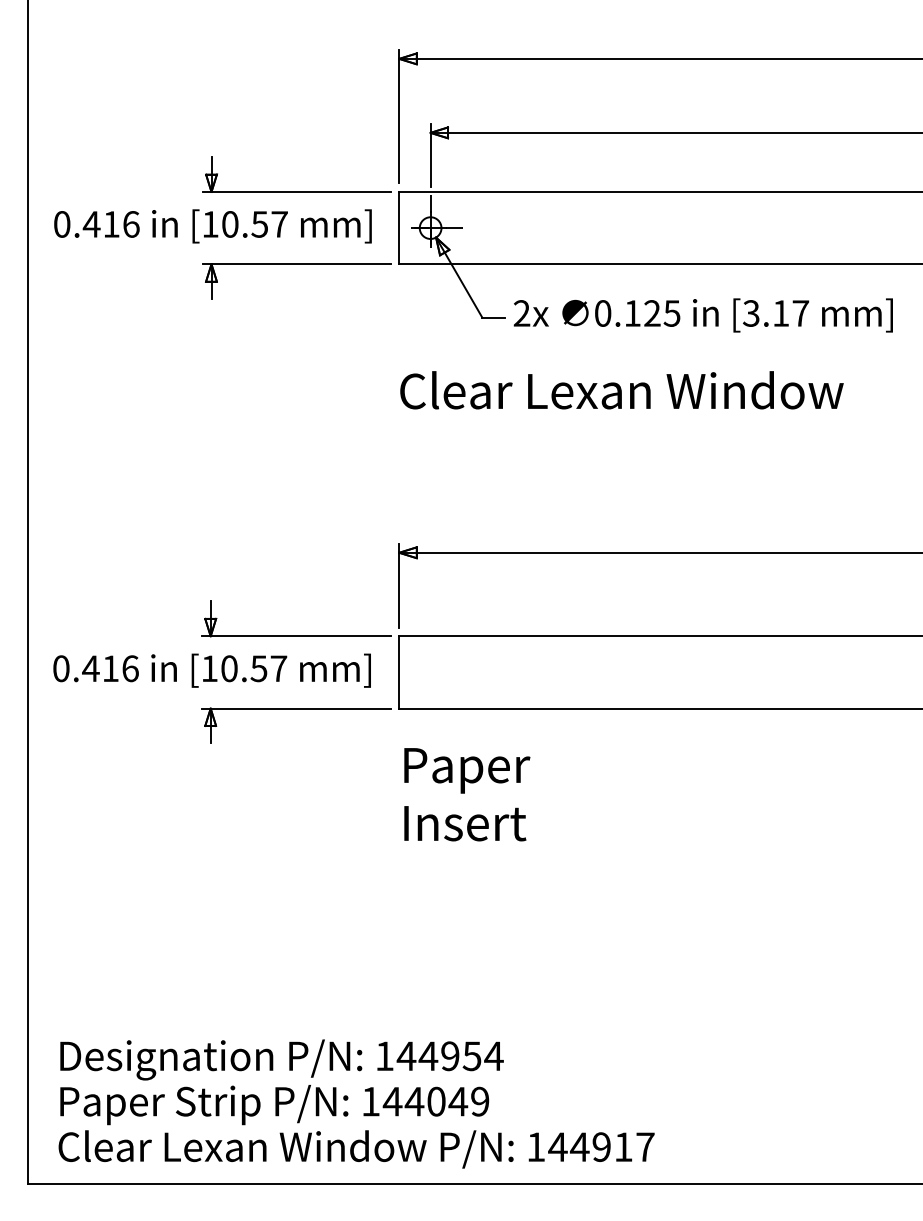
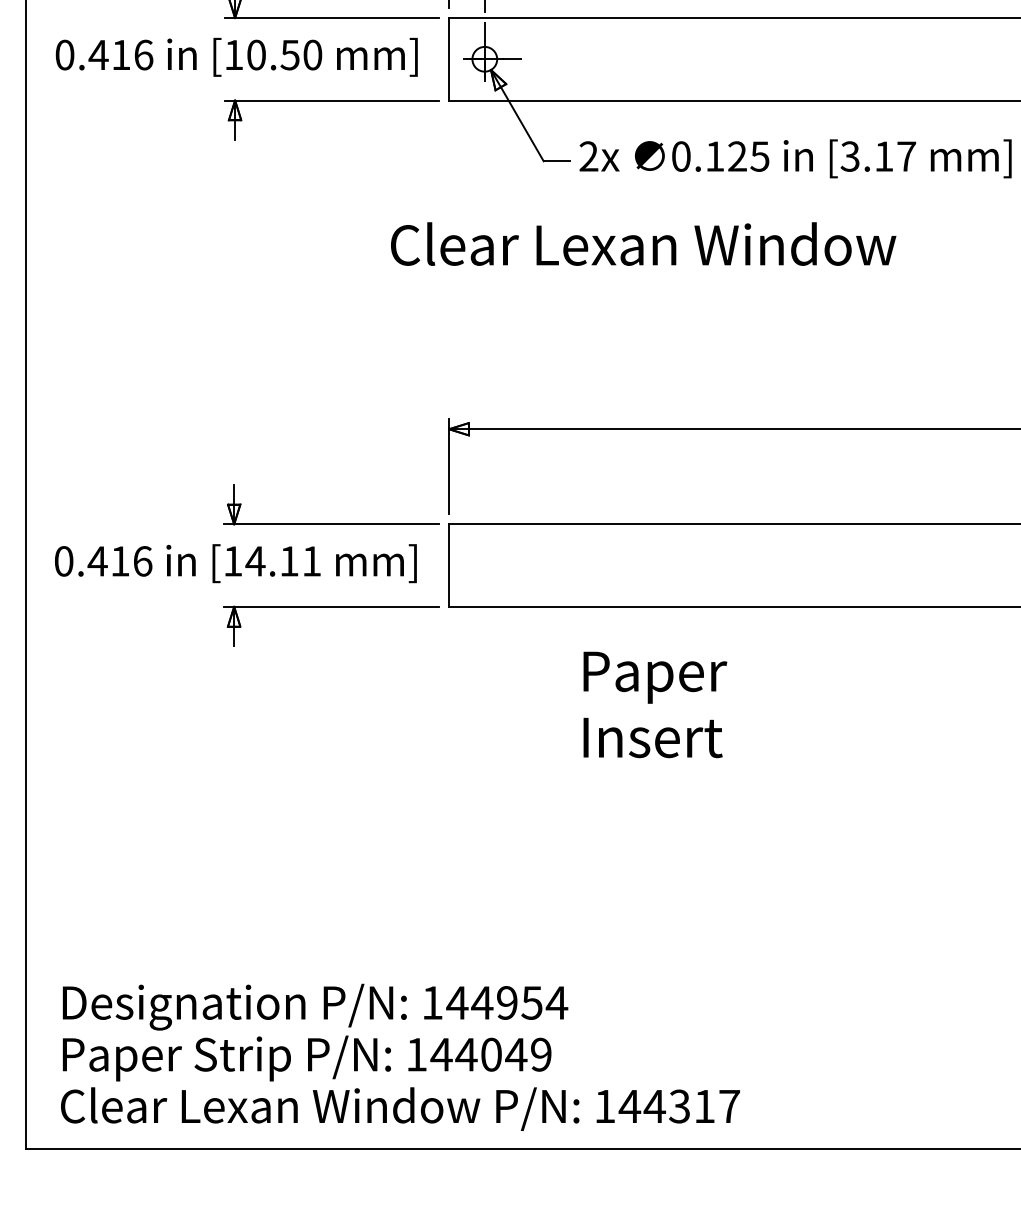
text: (279, 224) -> (312, 55), [10.57 -> [10.50
text: (621, 390) -> (643, 244), moved
text: (253, 668) -> (282, 561), [10.57 -> [14.11
text: (467, 794) -> (655, 704), moved
text: (601, 1146) -> (679, 1105), 144917 -> 144317

